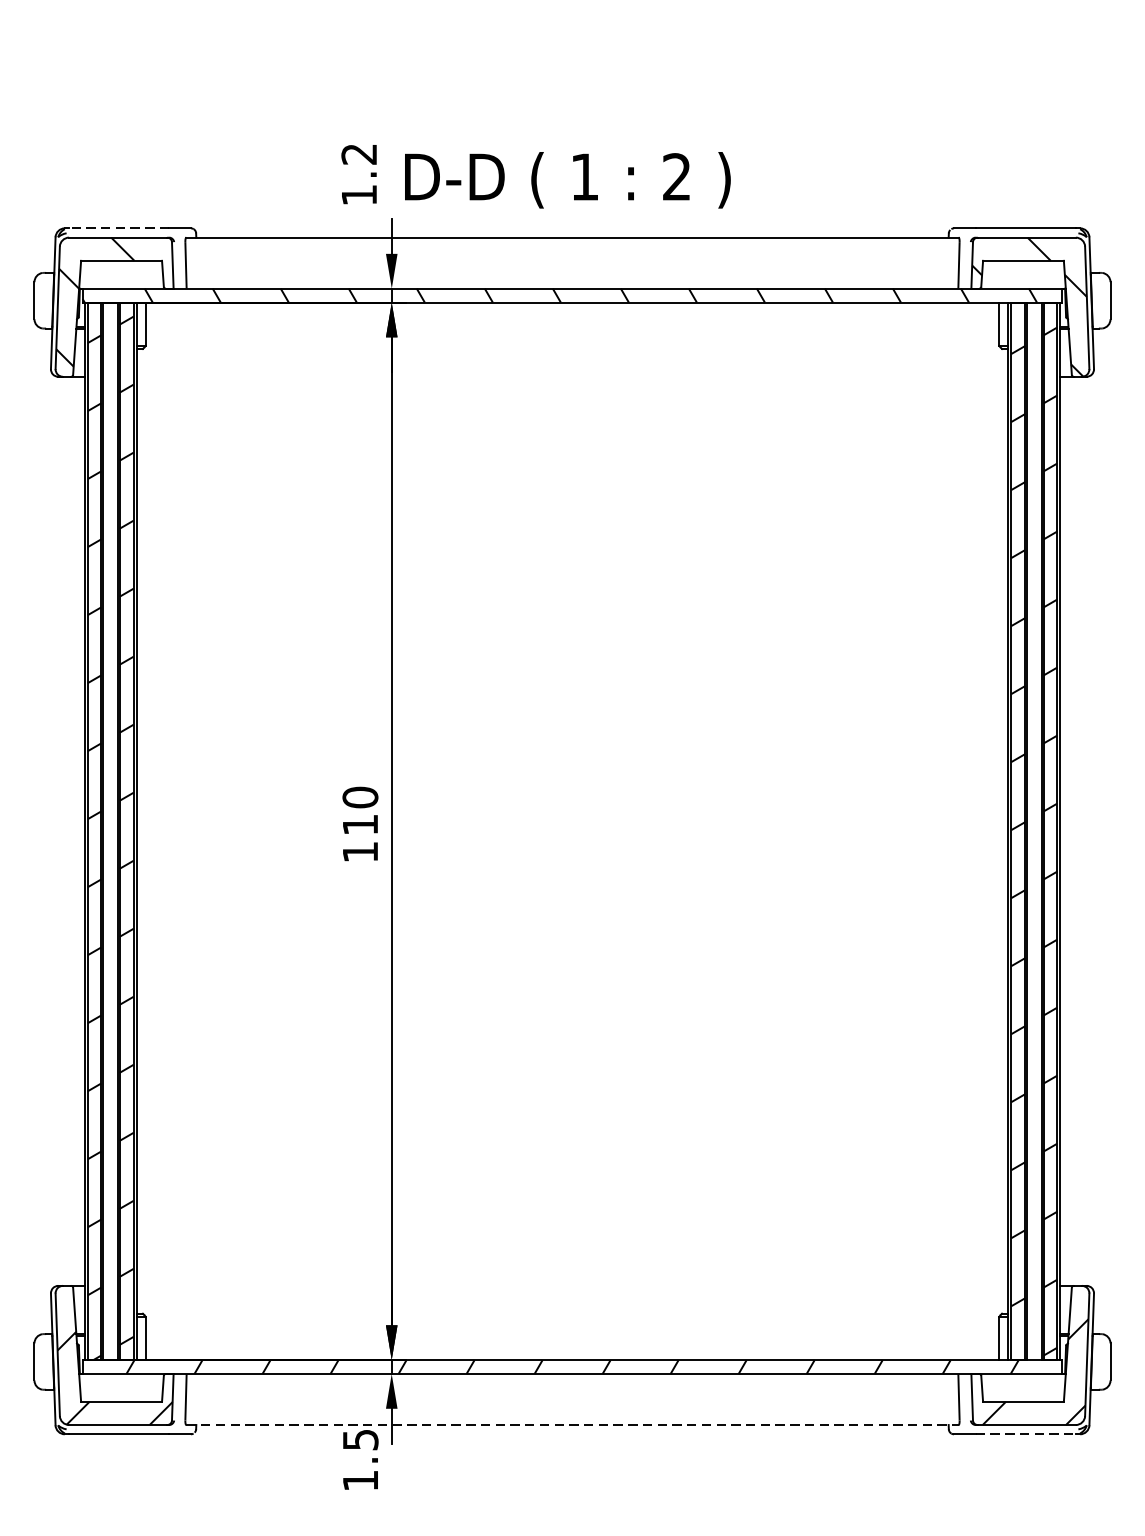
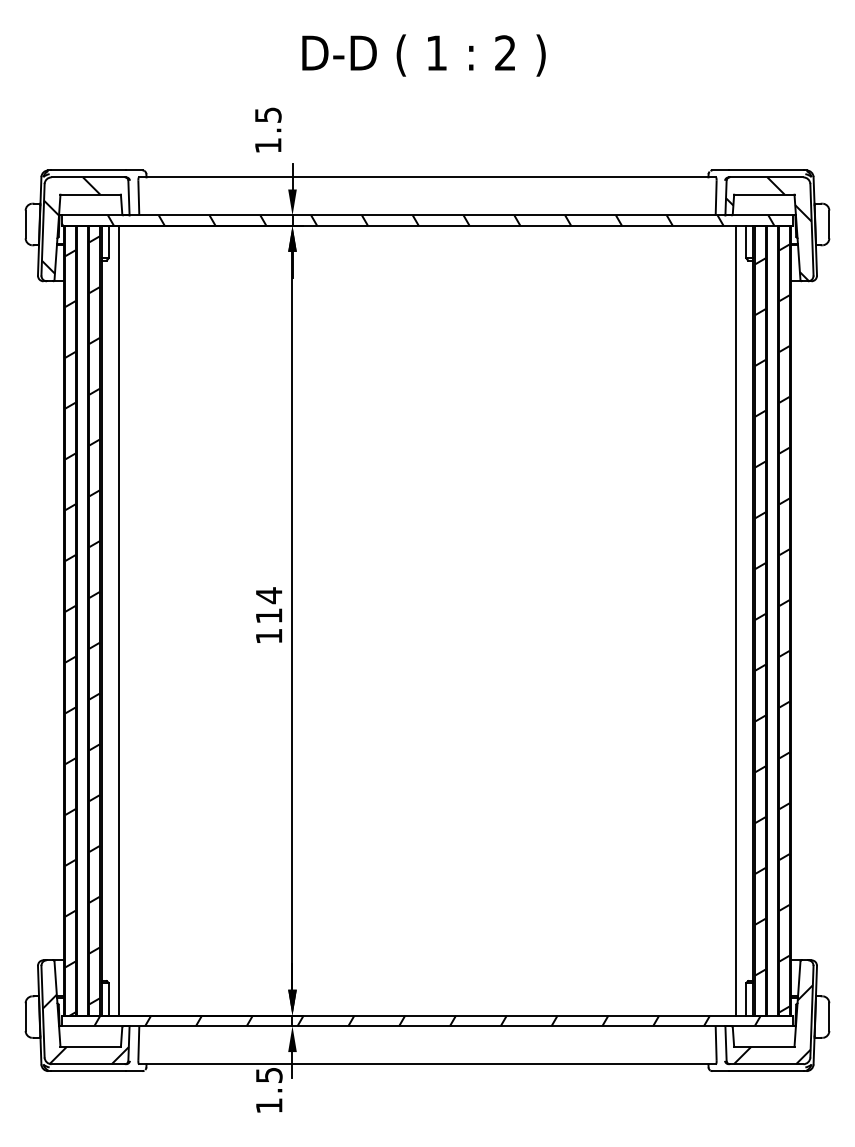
text: (358, 153) -> (267, 114), 1.2 -> 1.5
text: (567, 180) -> (423, 55), moved
line: (118, 228) -> (88, 170), dashed -> solid
text: (359, 797) -> (268, 595), 110 -> 114
line: (160, 830) -> (119, 620), added
line: (984, 830) -> (735, 620), added
line: (573, 1425) -> (428, 1064), dashed -> solid
line: (1026, 1434) -> (766, 1071), dashed -> solid

